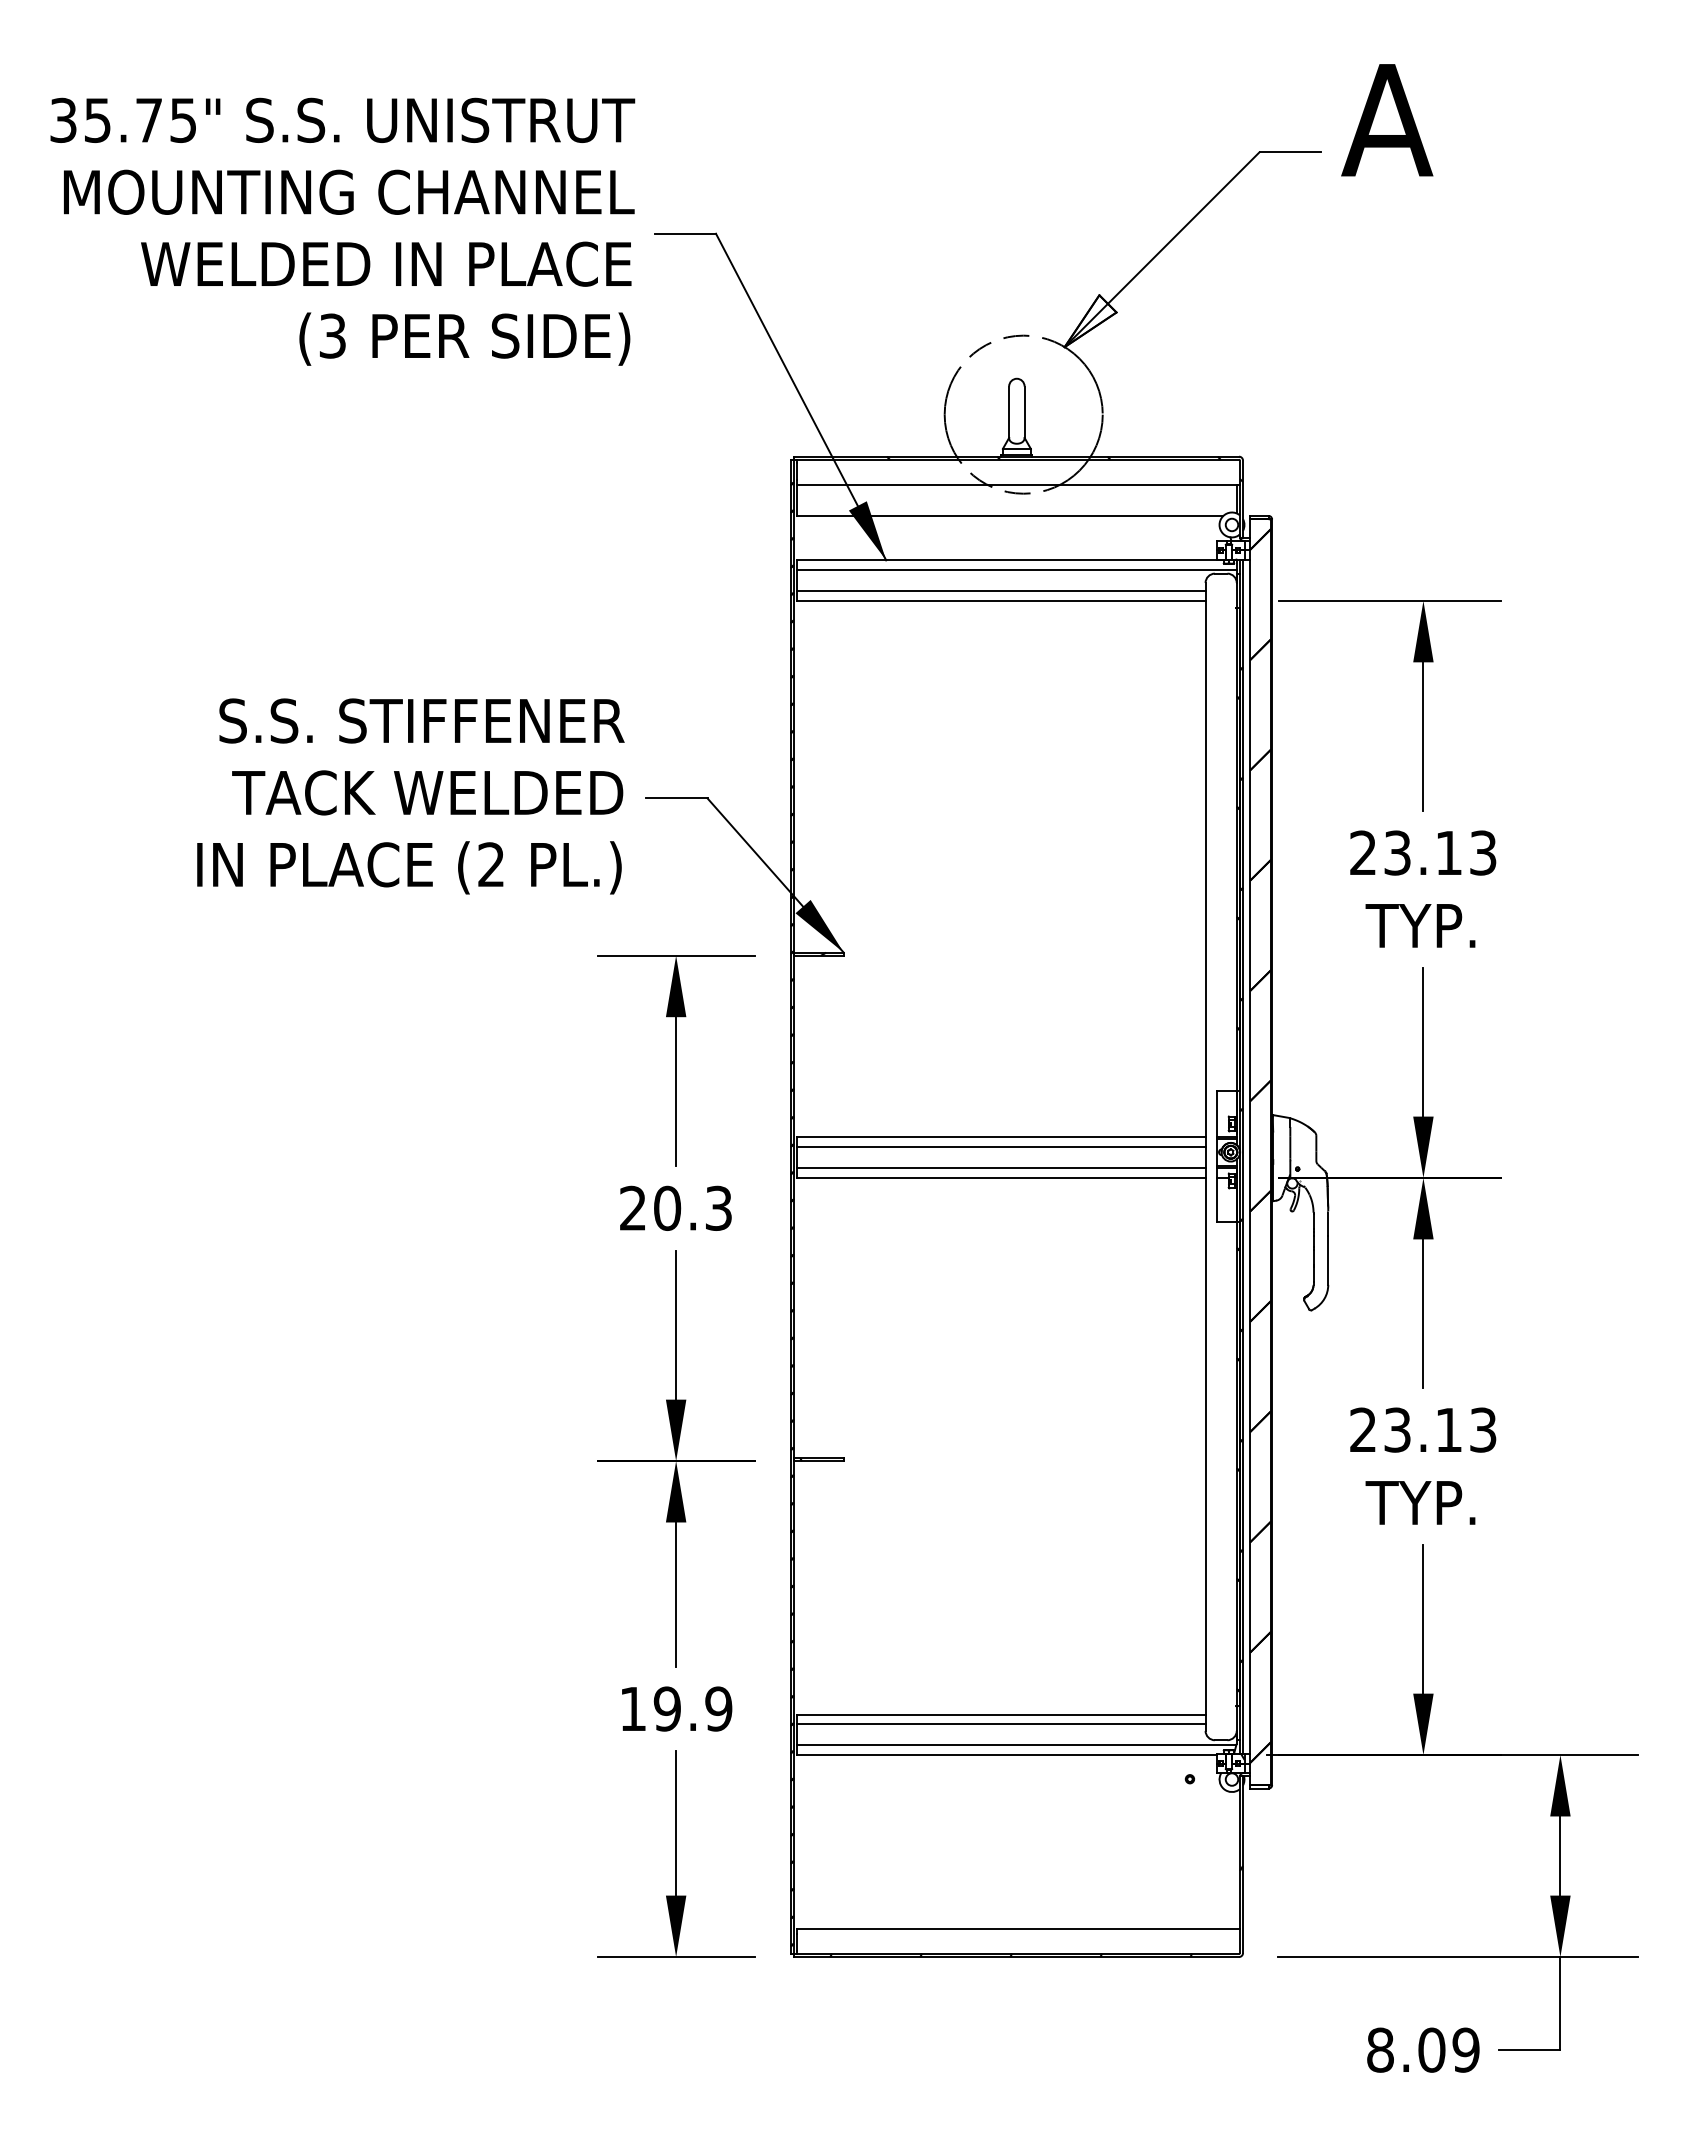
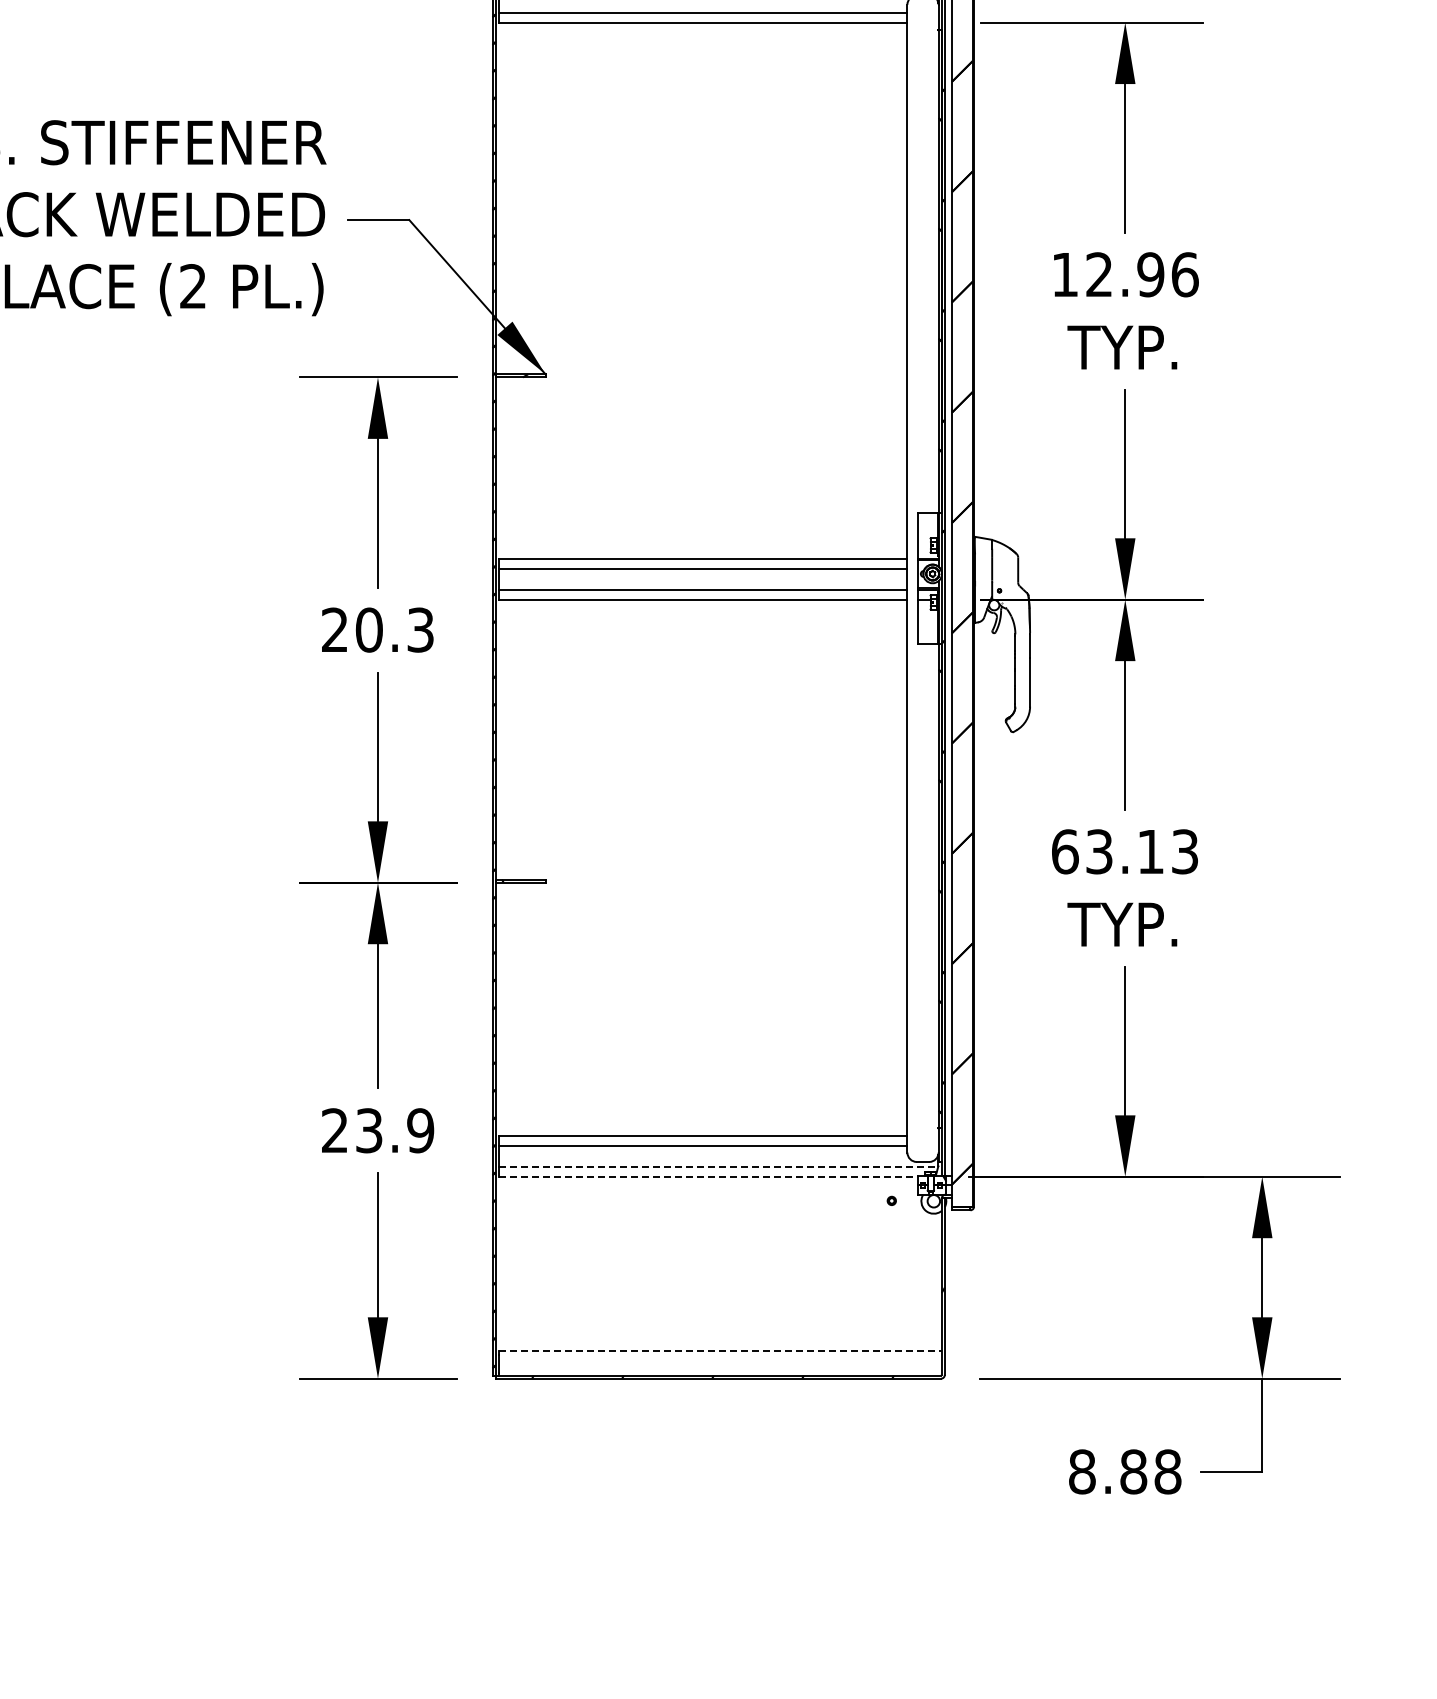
text: (1423, 852) -> (1125, 274), 23.13 -> 12.96
text: (1363, 1429) -> (1065, 851), 23.13 -> 63.13
text: (650, 1708) -> (352, 1130), 19.9 -> 23.9
line: (1016, 1745) -> (718, 1167), solid -> dashed
line: (1006, 1755) -> (708, 1177), solid -> dashed
line: (1018, 1928) -> (720, 1350), solid -> dashed
text: (1448, 2049) -> (1150, 1471), 8.09 -> 8.88

